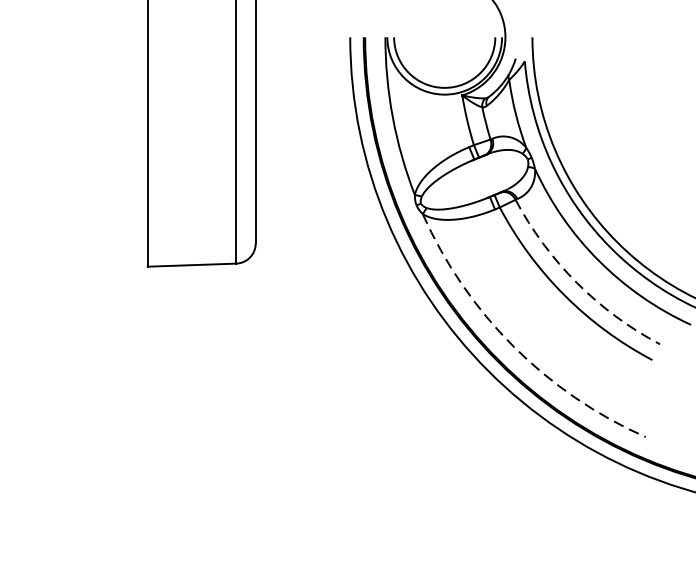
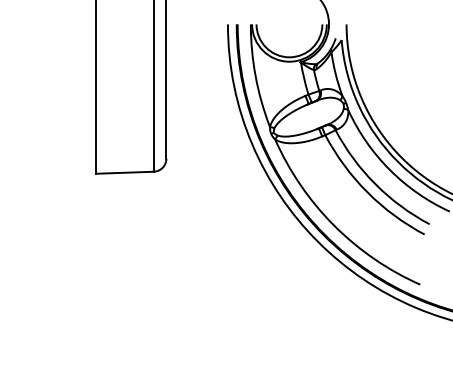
arc: (576, 283) -> (375, 184), dashed -> solid
arc: (513, 346) -> (334, 225), dashed -> solid

